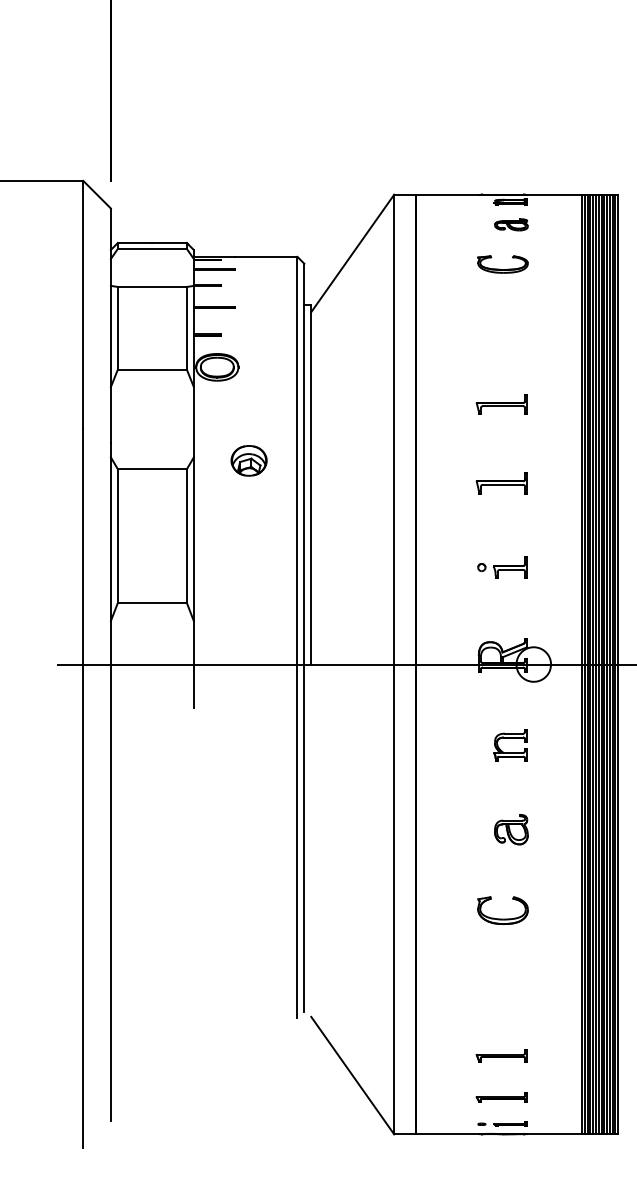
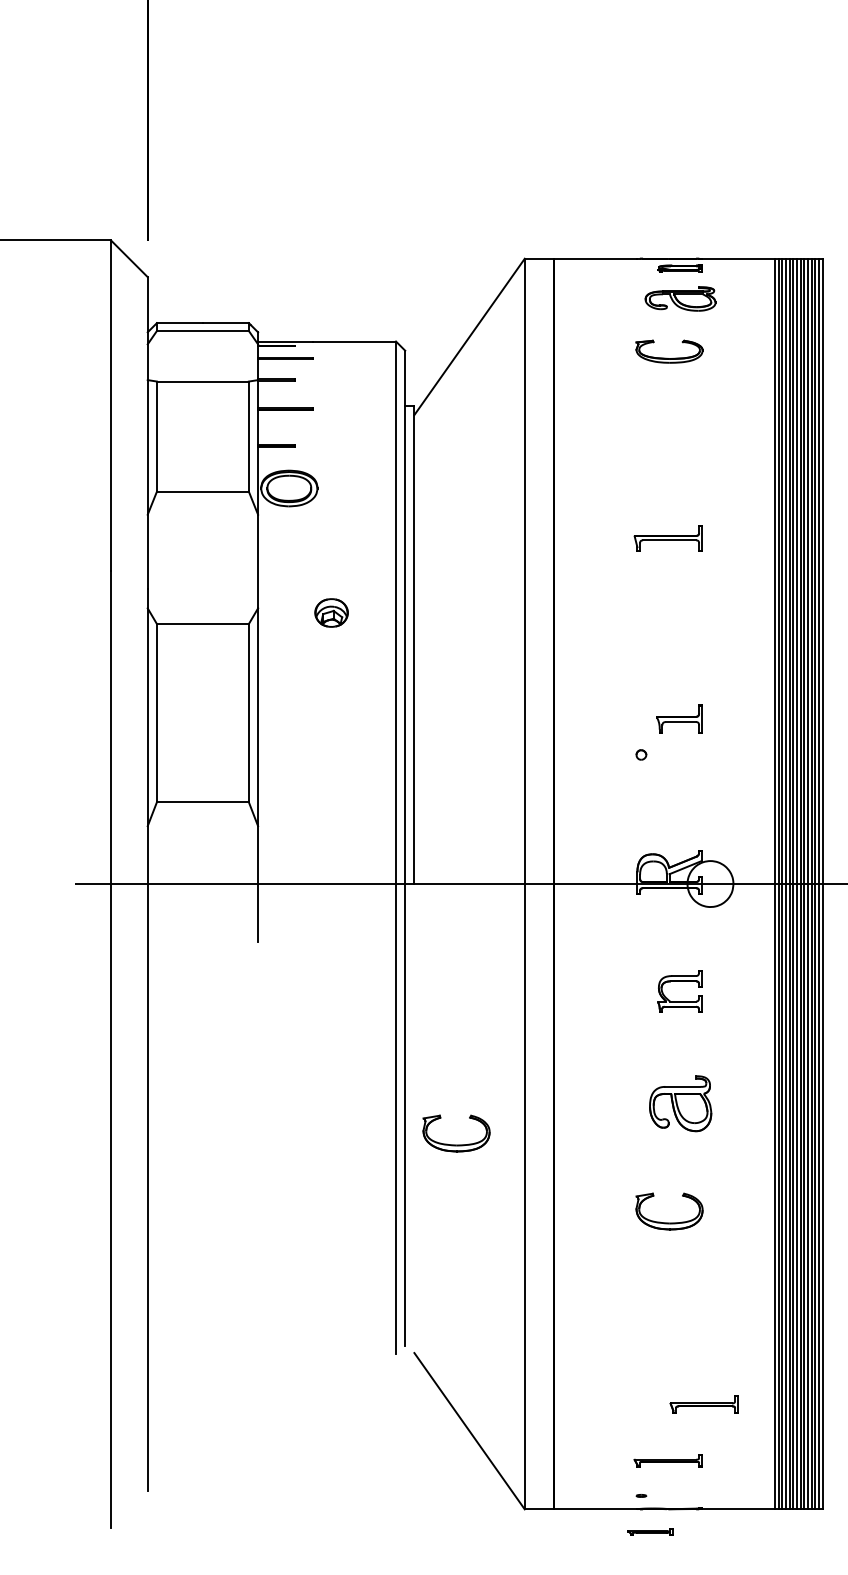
part: (511, 224) -> (680, 298), size x1.6
part: (248, 460) -> (331, 612), size x0.7
part: (501, 483) -> (667, 642), removed
part: (510, 567) -> (679, 718), moved
part: (511, 829) -> (680, 1103), size x1.4
part: (342, 860) -> (456, 1144), added
part: (501, 1055) -> (703, 1404), moved
part: (510, 1123) -> (650, 1531), moved

